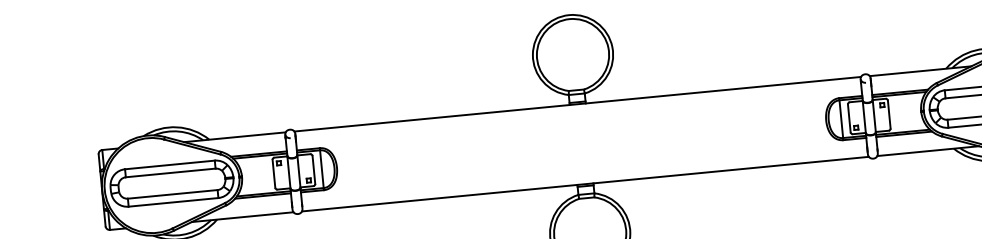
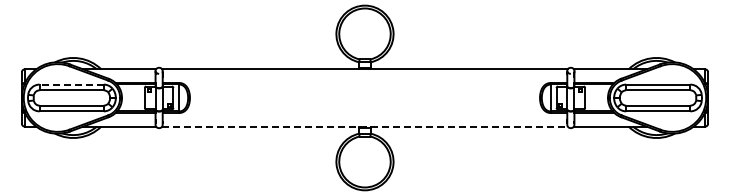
line: (169, 164) -> (71, 84), solid -> dashed
line: (586, 183) -> (365, 126), solid -> dashed

